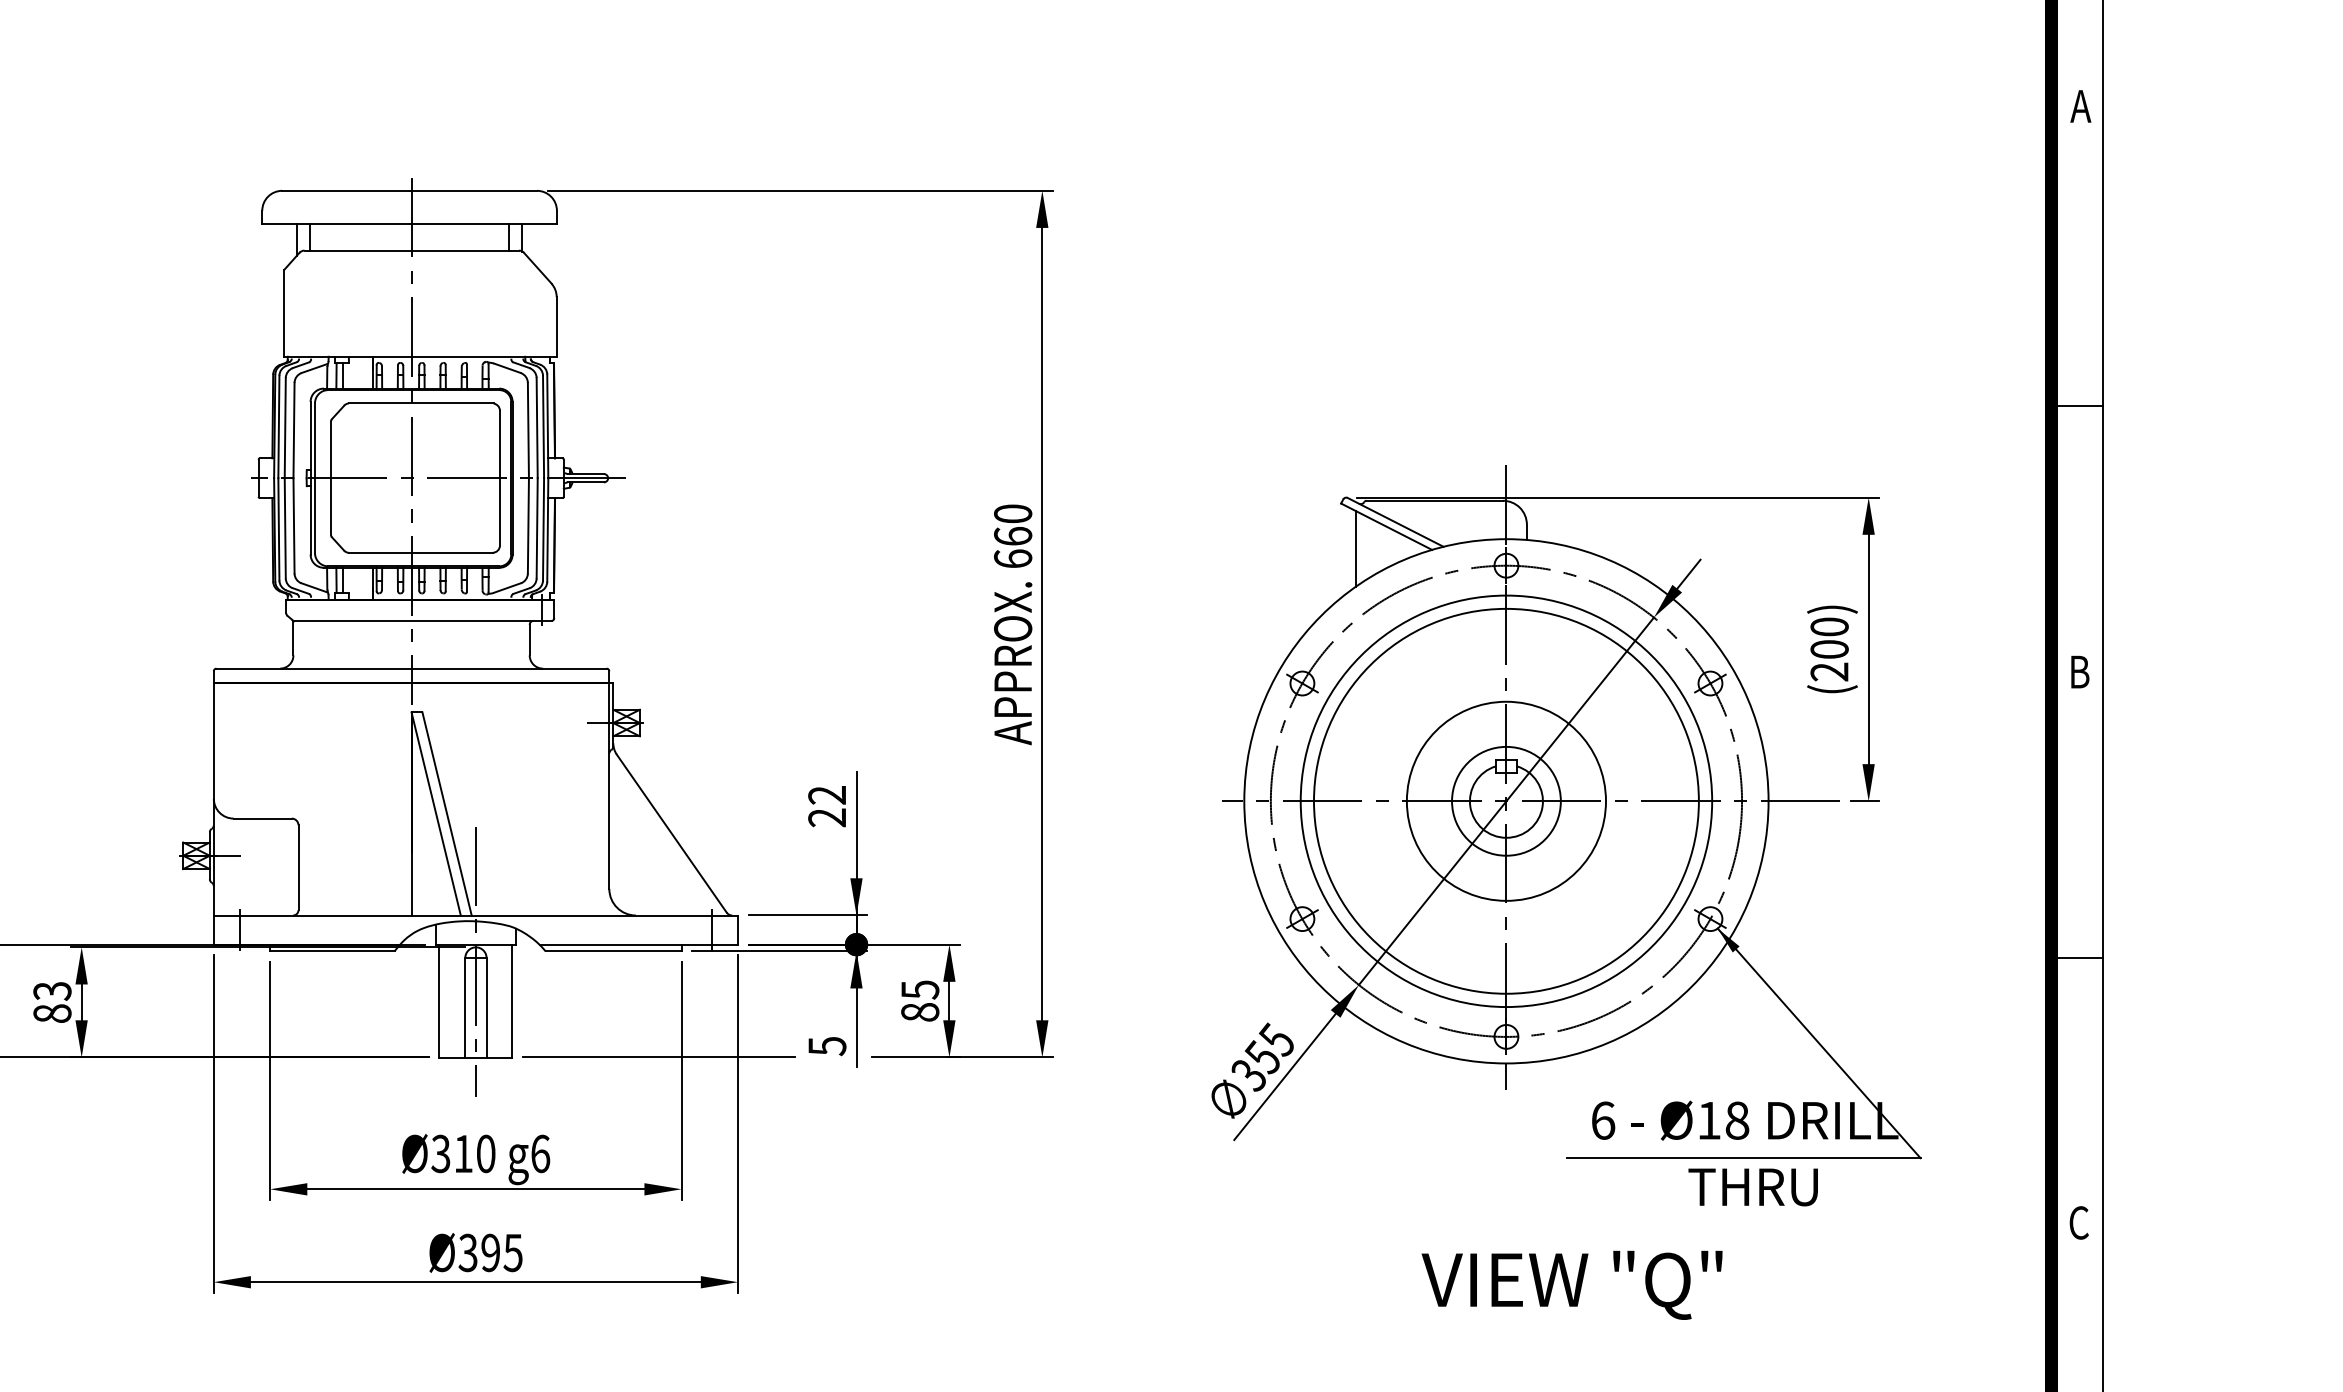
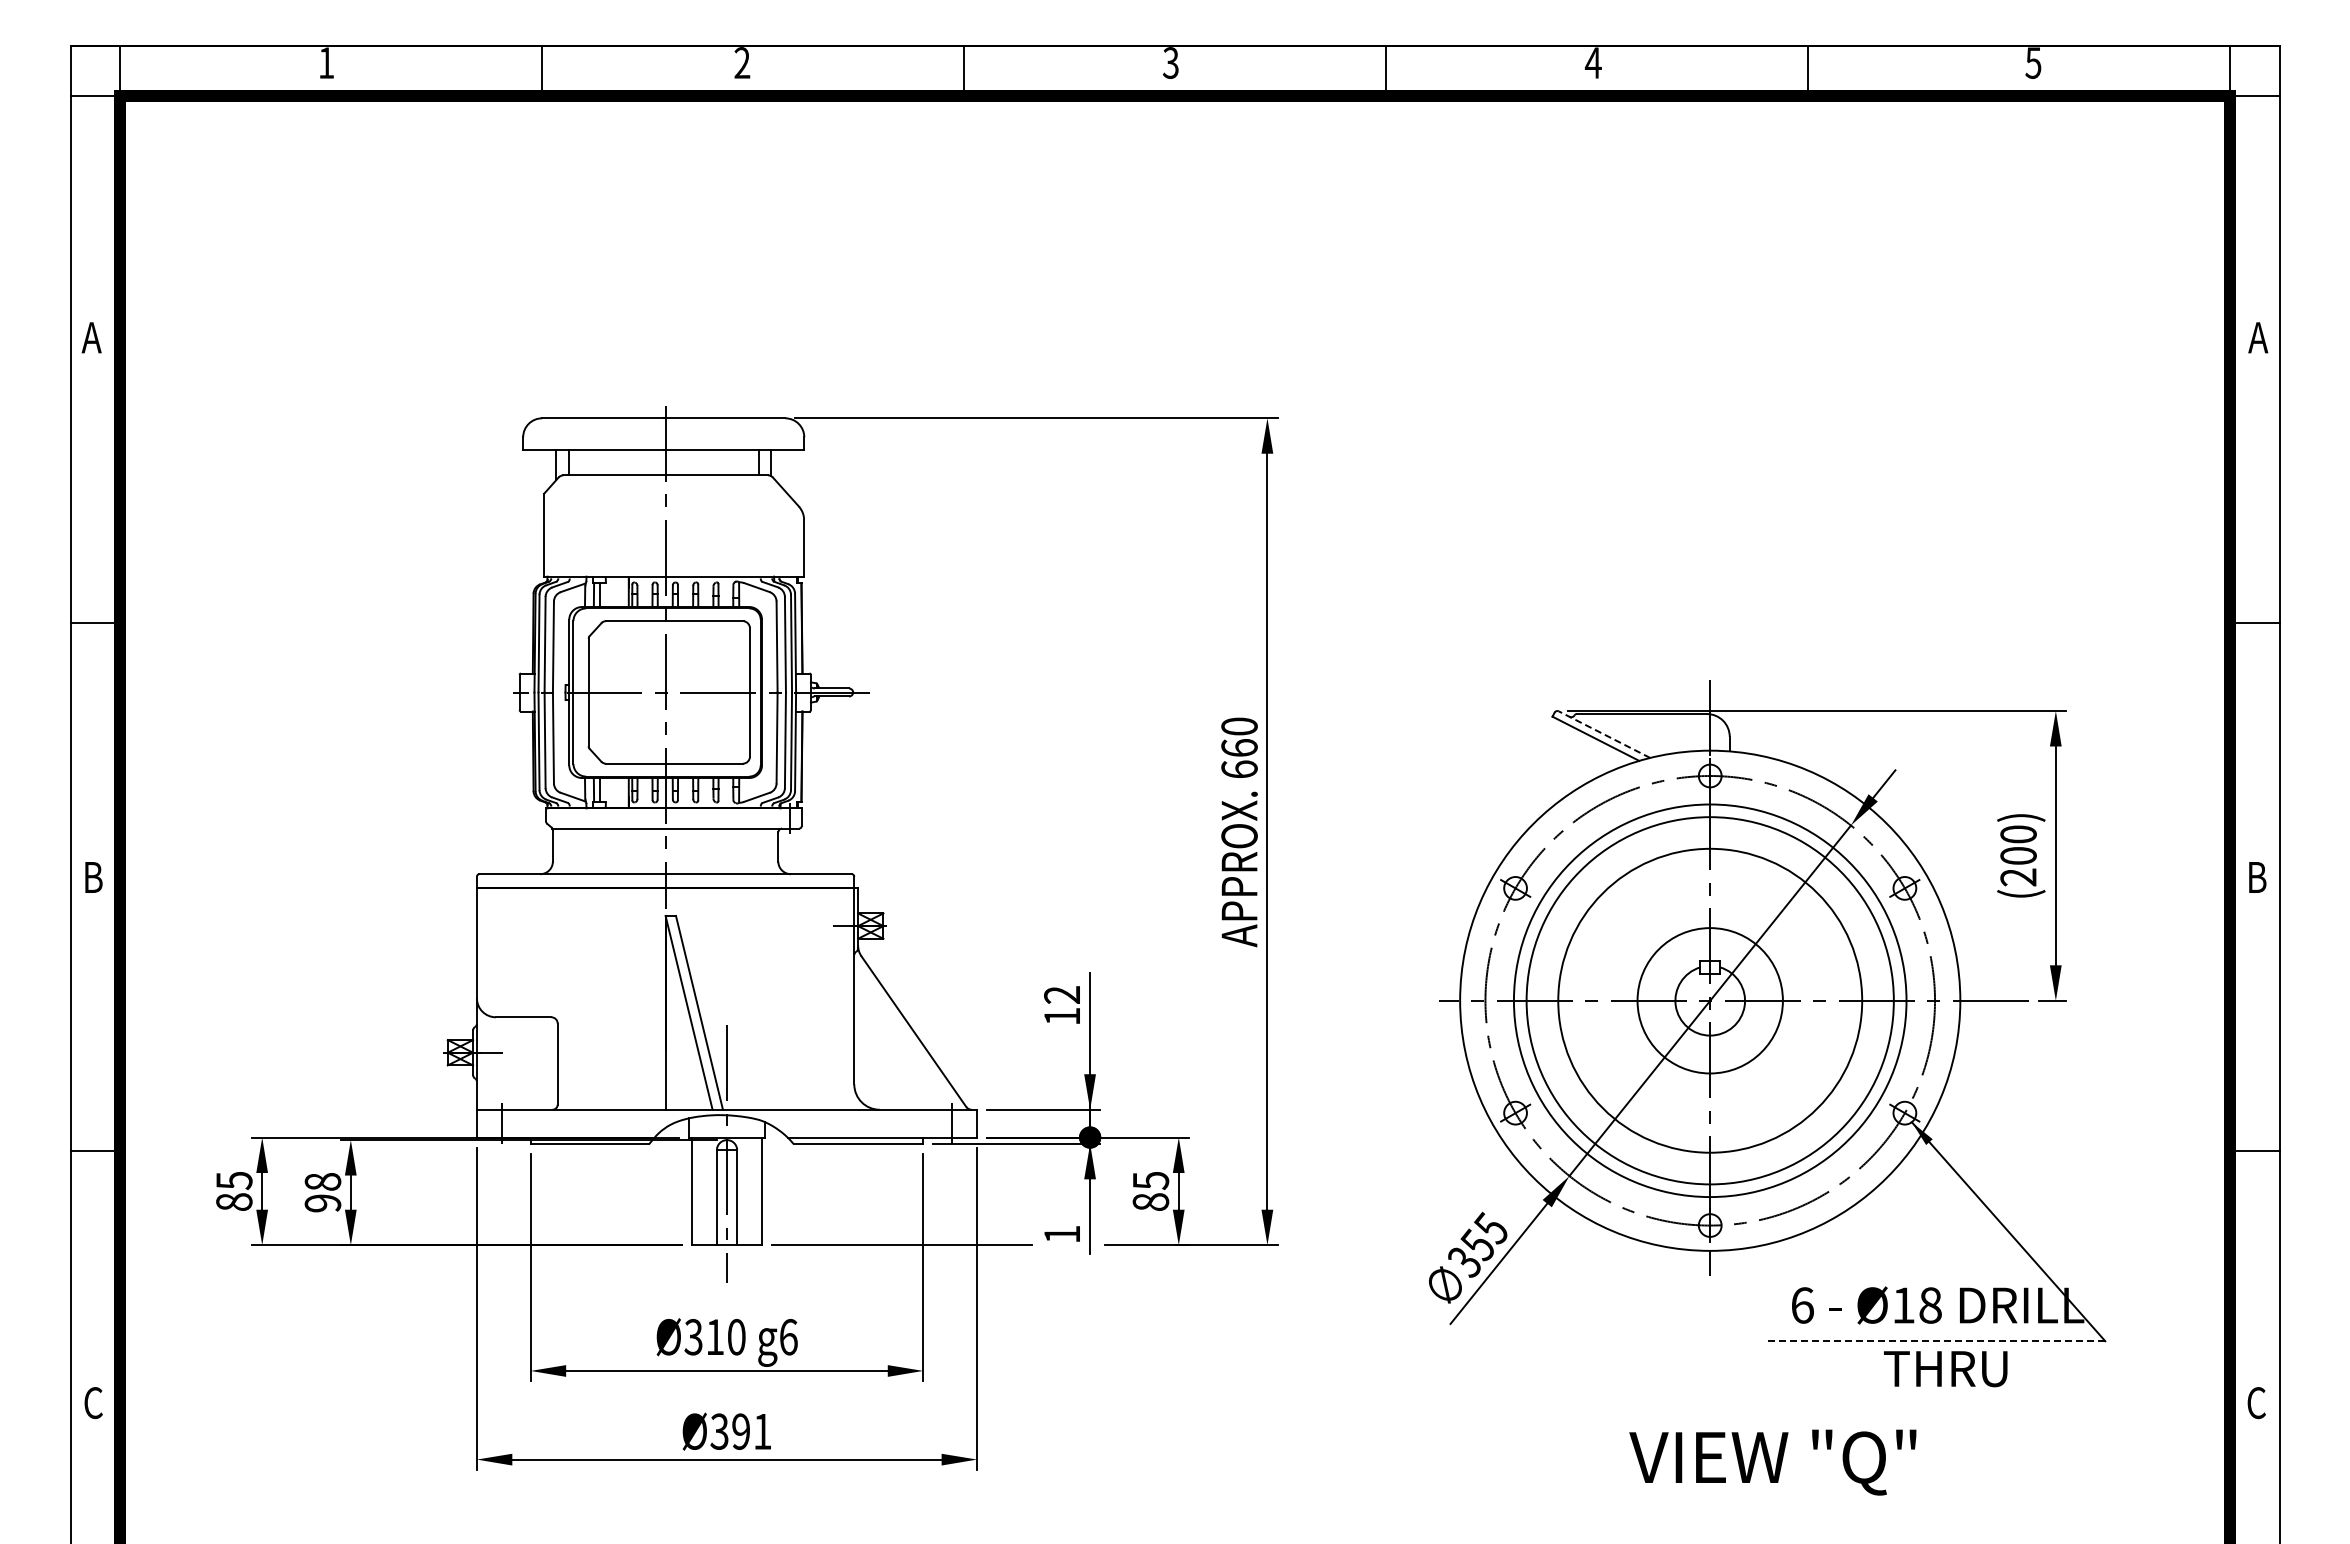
line: (1395, 522) -> (1604, 734), solid -> dashed
line: (1355, 548) -> (1566, 759), removed
circle: (1506, 801) -> (1710, 1000), size x1.4
circle: (1506, 801) -> (1710, 1000), size x1.6
text: (826, 817) -> (1061, 1016), 22 -> 12
text: (51, 1002) -> (322, 1192), 83 -> 98
text: (827, 1046) -> (1062, 1234), 5 -> 1
line: (1744, 1158) -> (1937, 1341), solid -> dashed
text: (513, 1252) -> (762, 1431), Ø395 -> Ø391

